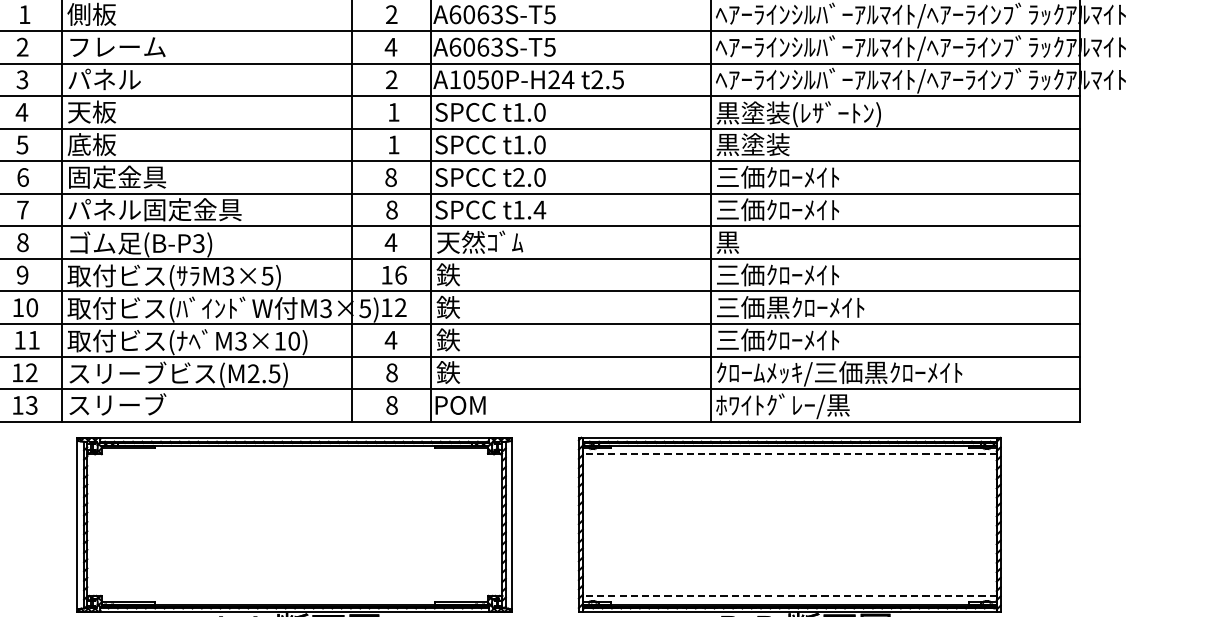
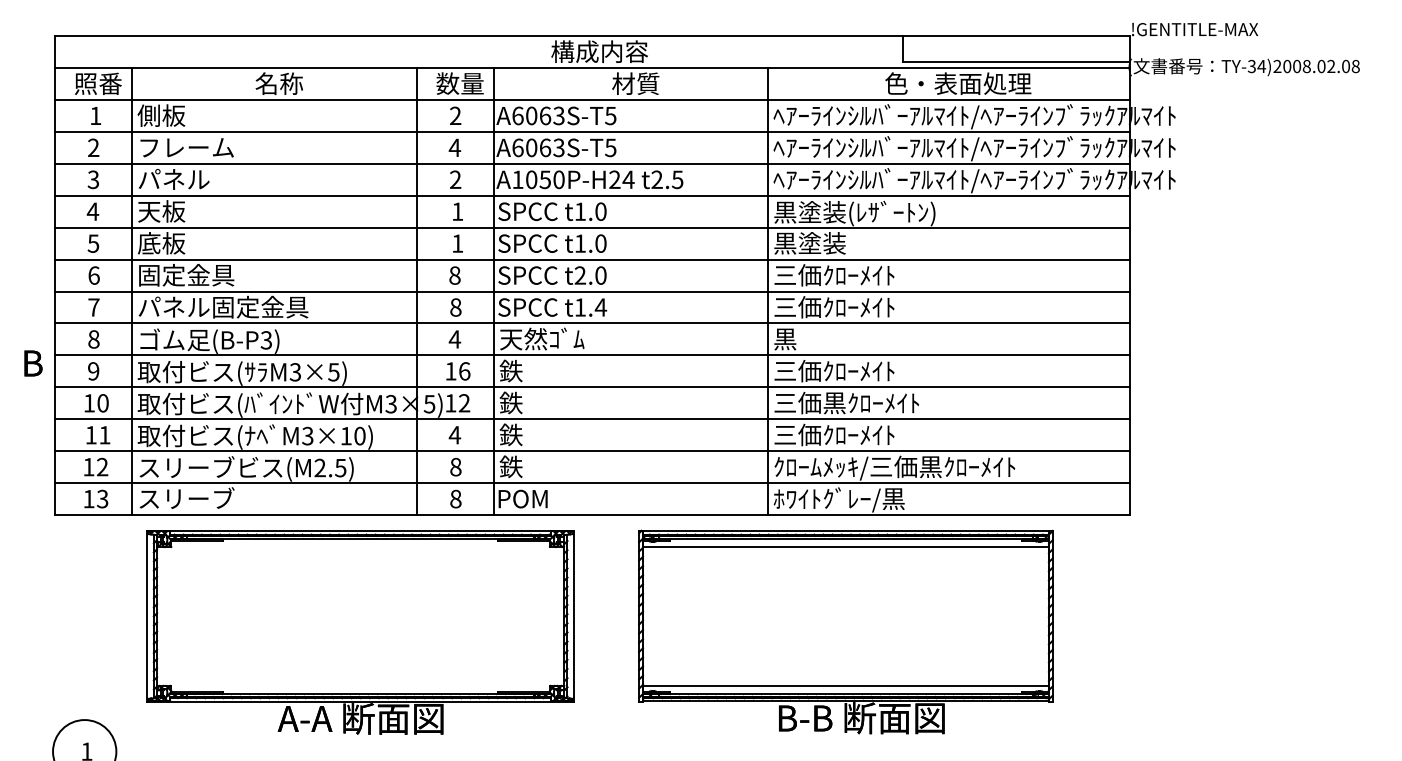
line: (790, 453) -> (846, 546), dashed -> solid
line: (790, 595) -> (846, 685), dashed -> solid

